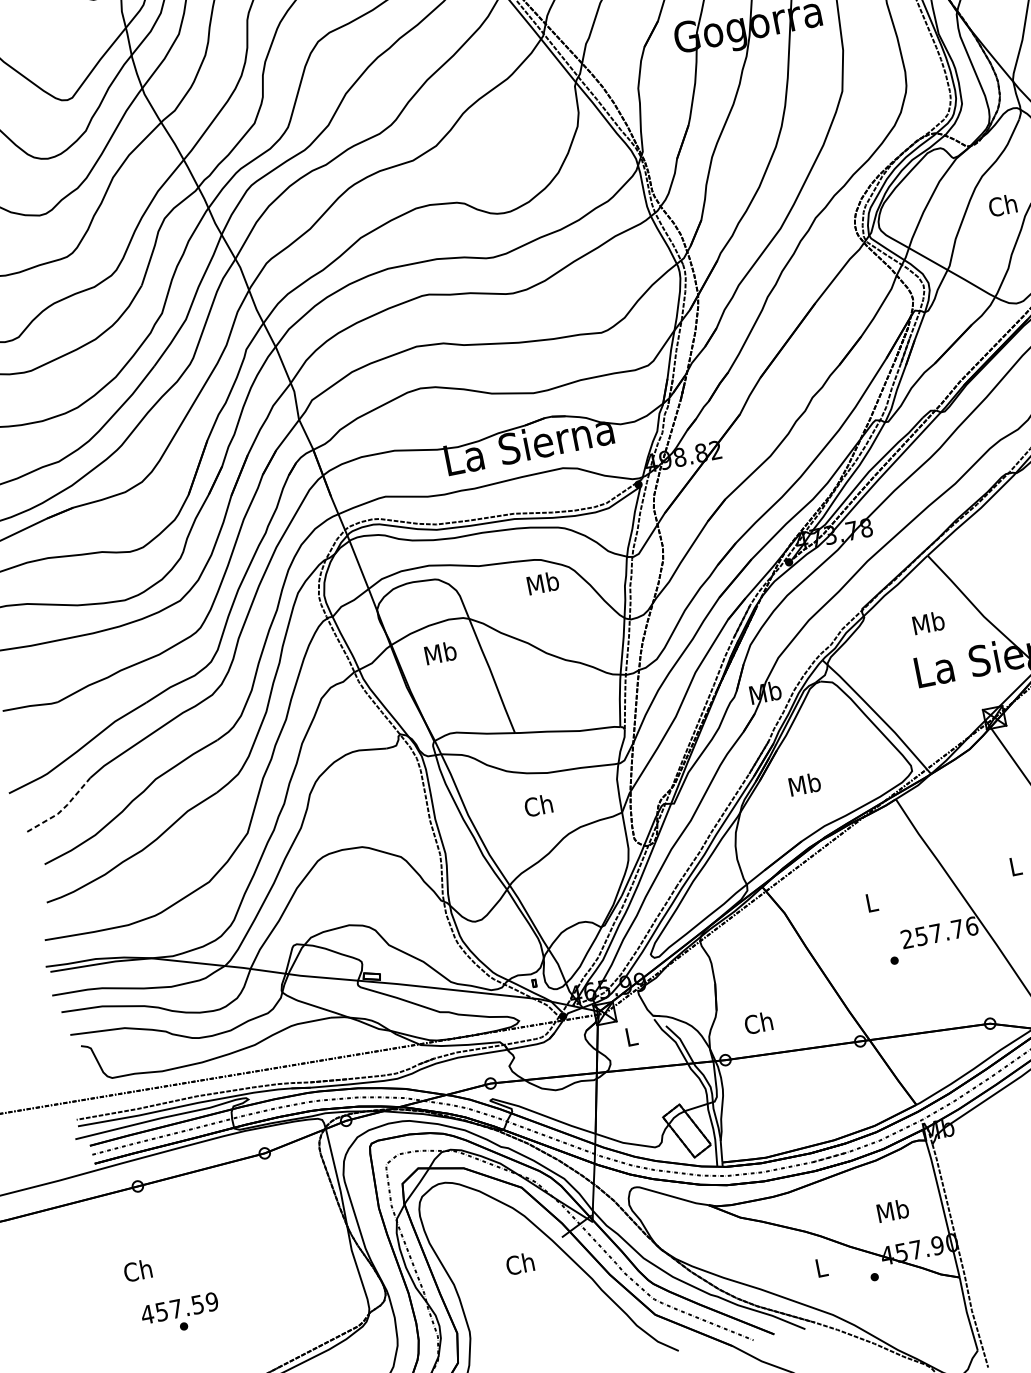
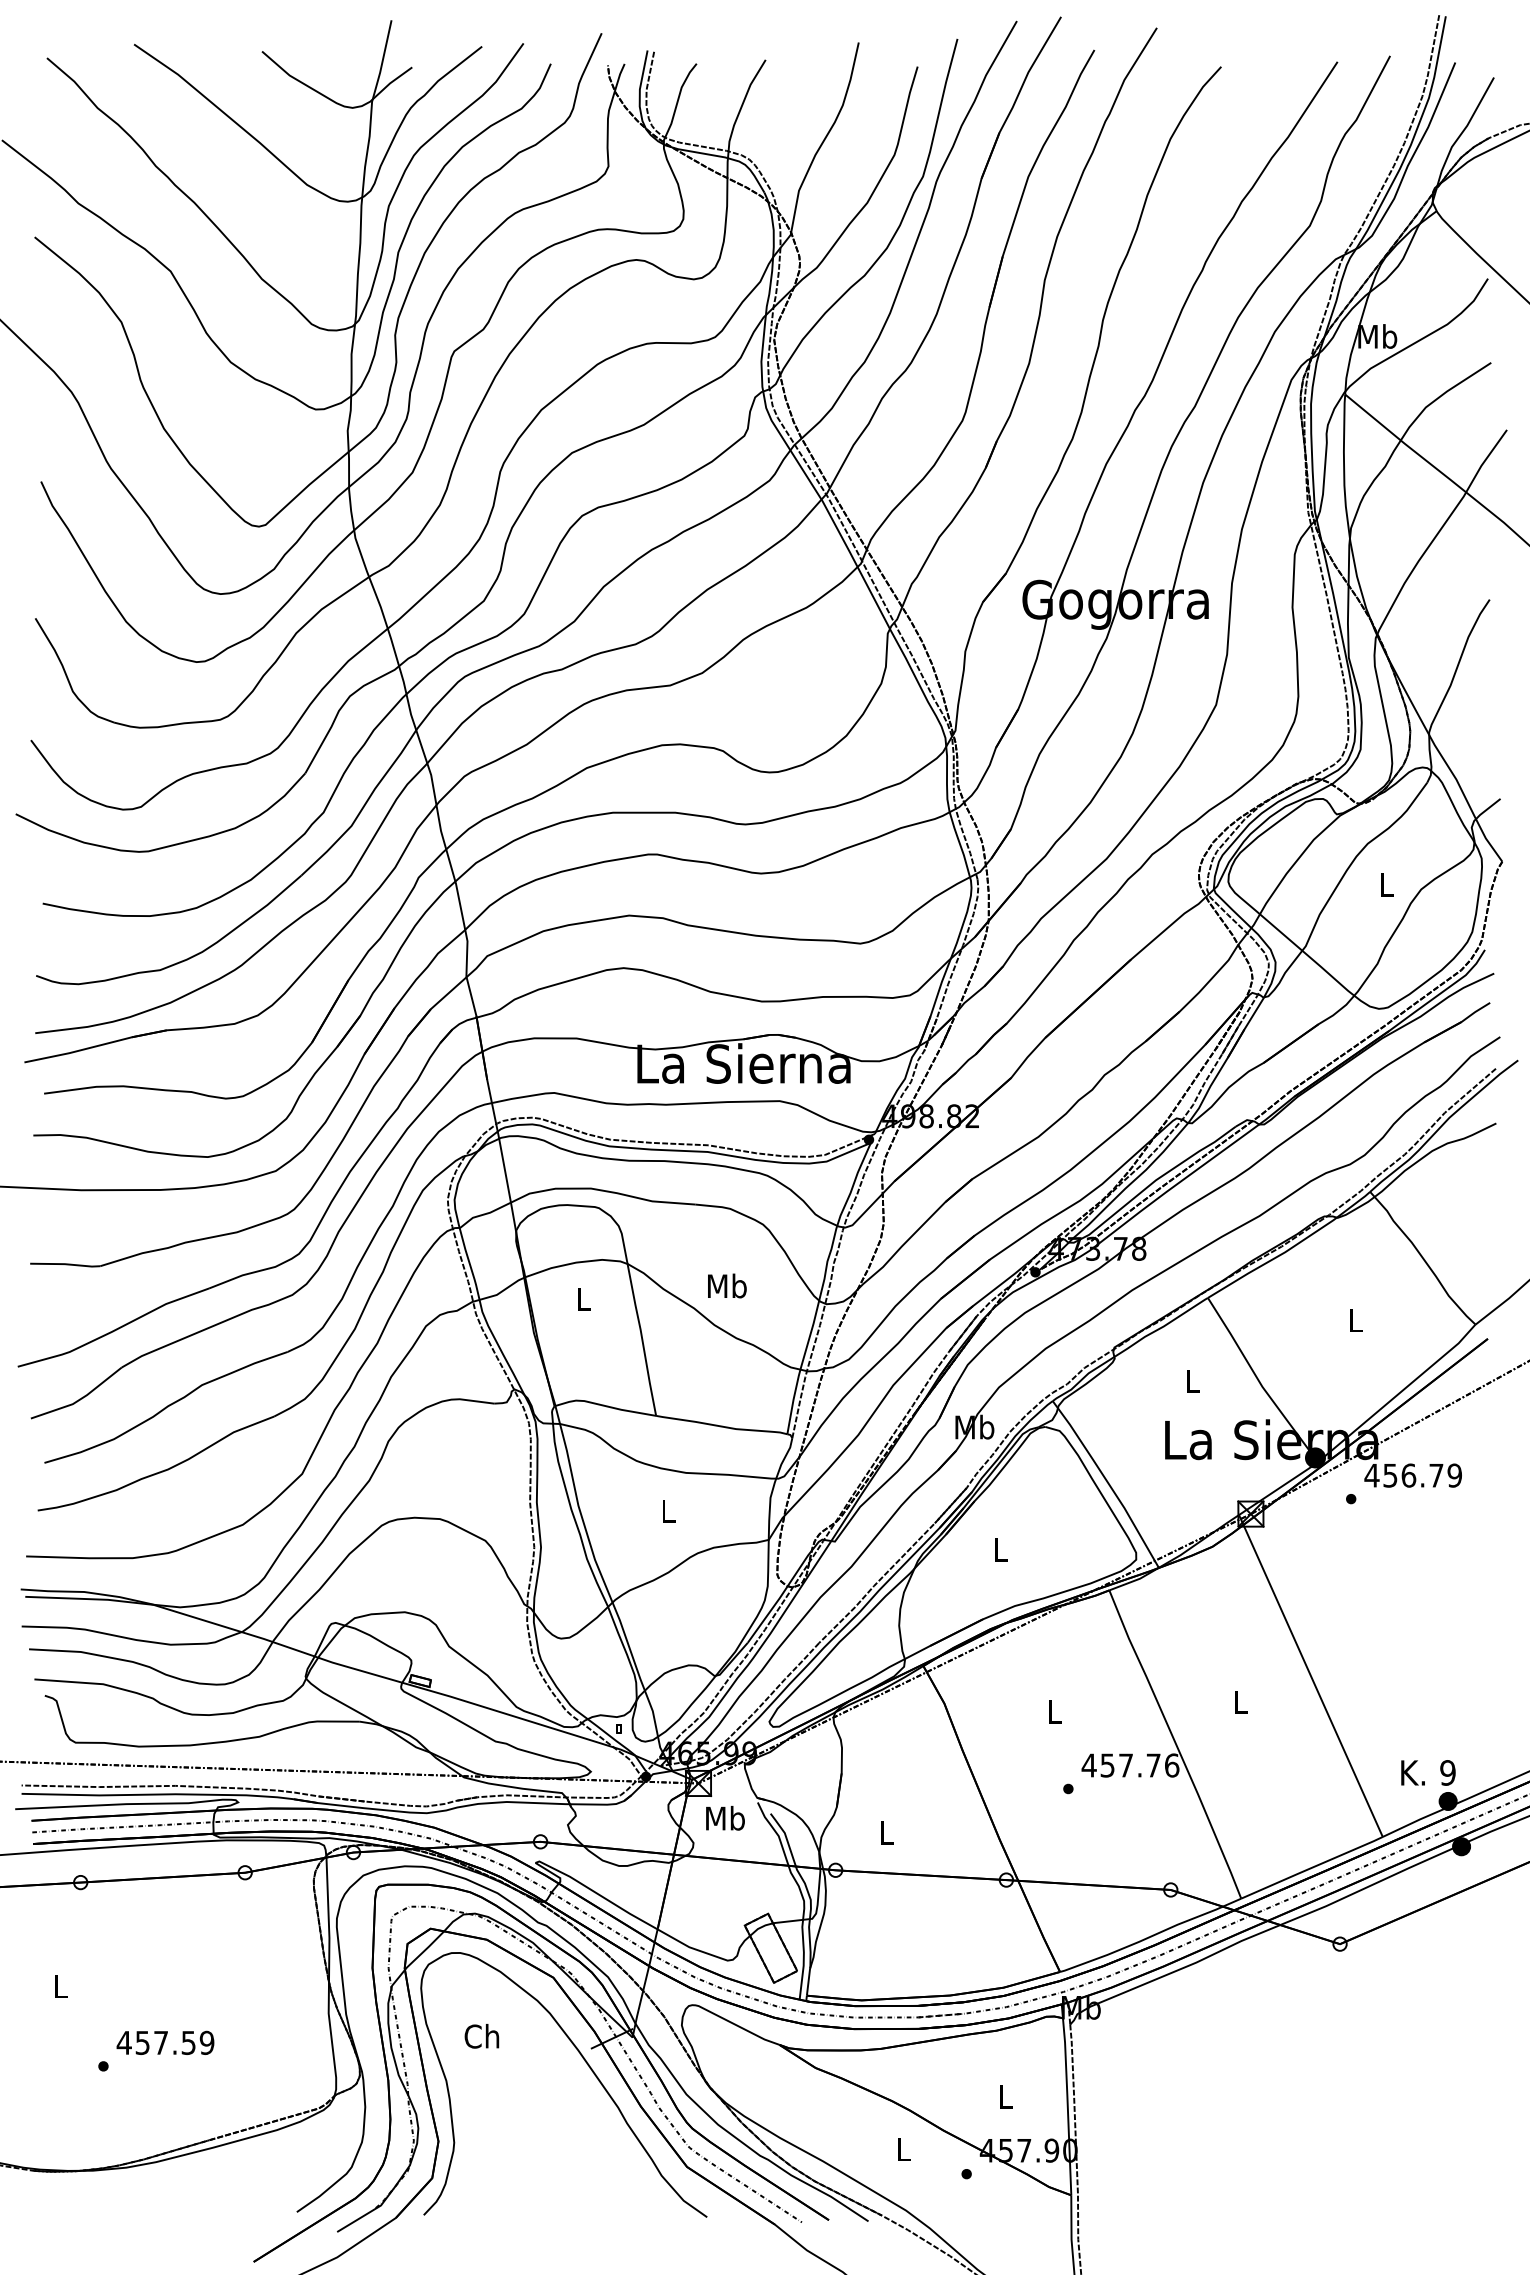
text: (1002, 205) -> (1385, 884), Ch -> L
text: (543, 582) -> (727, 1285), moved
text: (928, 622) -> (1192, 1380), Mb -> L
text: (440, 652) -> (583, 1298), Mb -> L
text: (804, 784) -> (1000, 1549), Mb -> L
text: (538, 805) -> (667, 1510), Ch -> L
line: (63, 809) -> (80, 1399), dashed -> solid
text: (906, 939) -> (1088, 1765), 257.76 -> 457.76
text: (758, 1022) -> (885, 1832), Ch -> L
text: (631, 1035) -> (725, 1817), L -> Mb
text: (893, 1210) -> (1005, 2096), Mb -> L
text: (519, 1264) -> (481, 2036), moved
text: (138, 1270) -> (60, 1986), Ch -> L
text: (179, 1307) -> (165, 2042), moved

